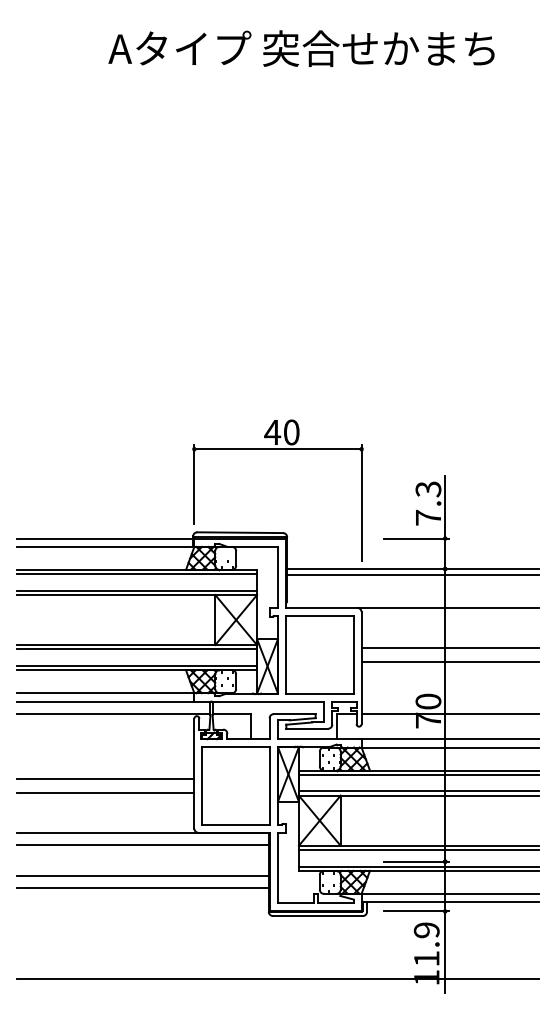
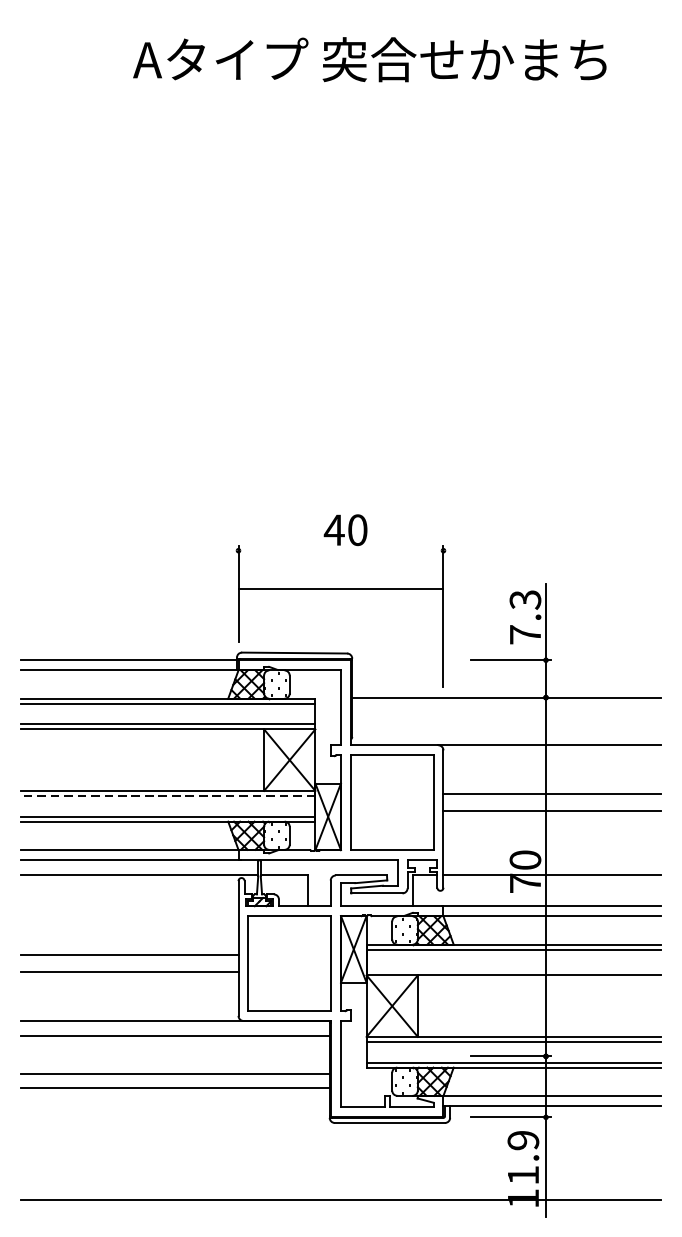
line: (277, 449) -> (340, 589), moved
line: (413, 574) -> (507, 704), removed
line: (136, 649) -> (167, 796), solid -> dashed
line: (418, 791) -> (513, 970), removed

